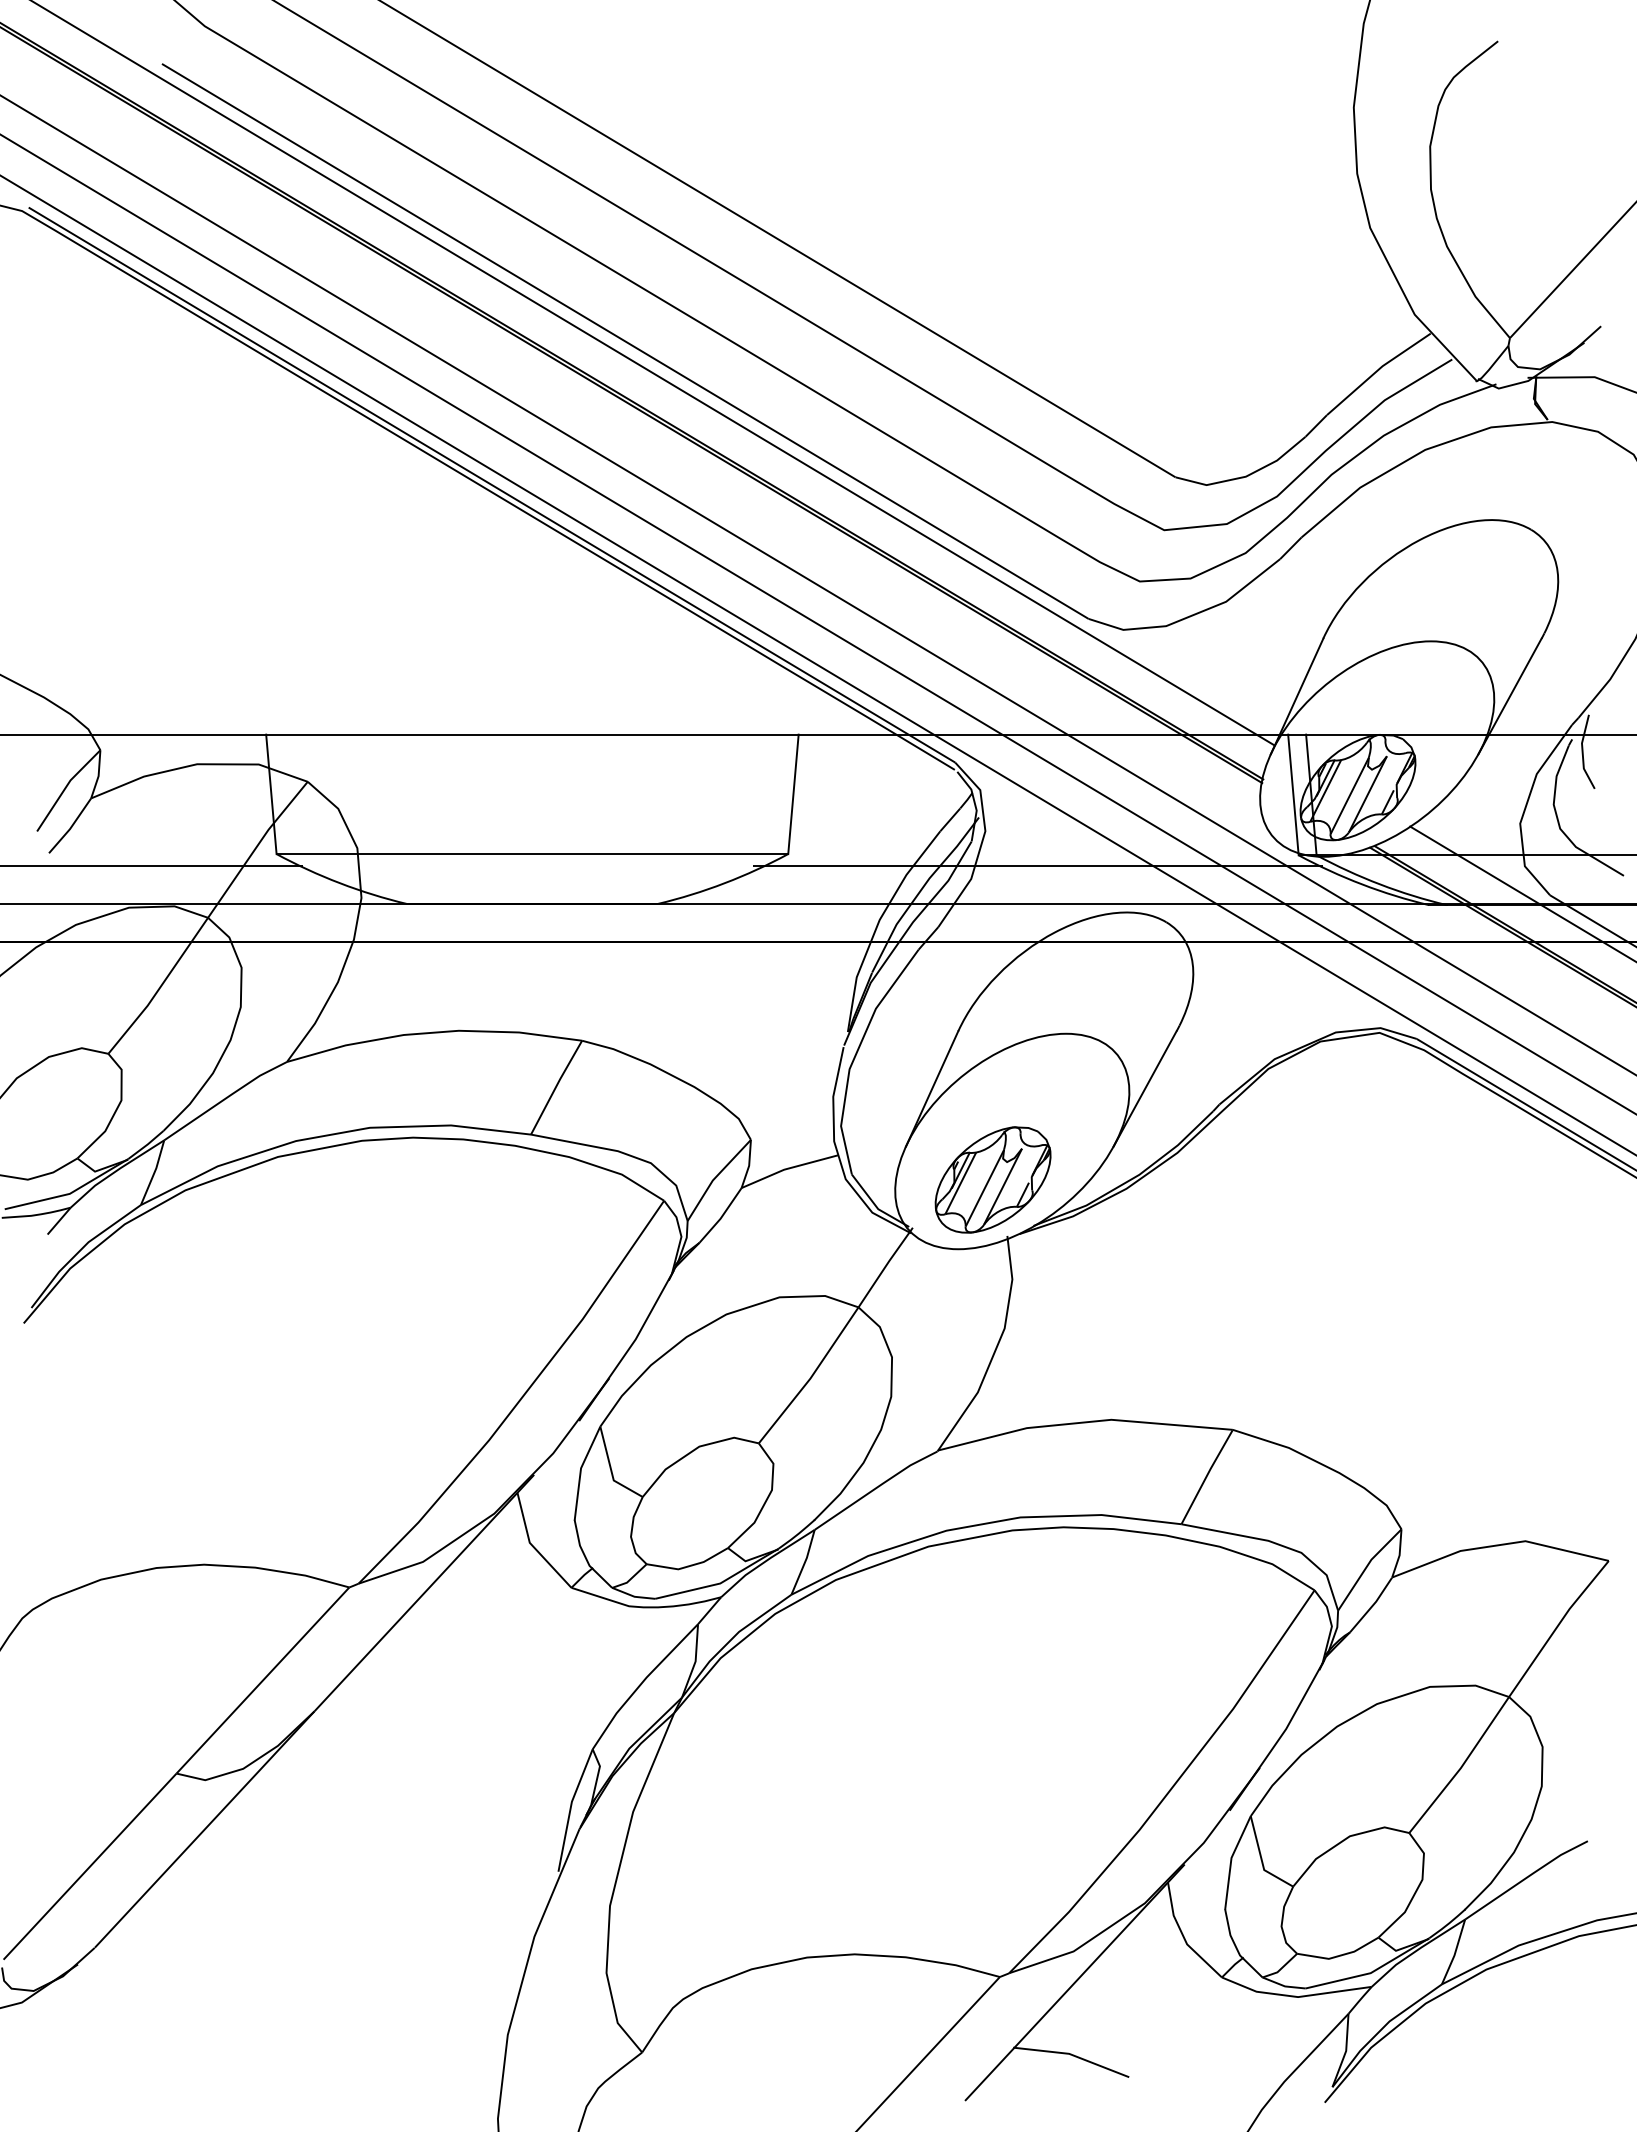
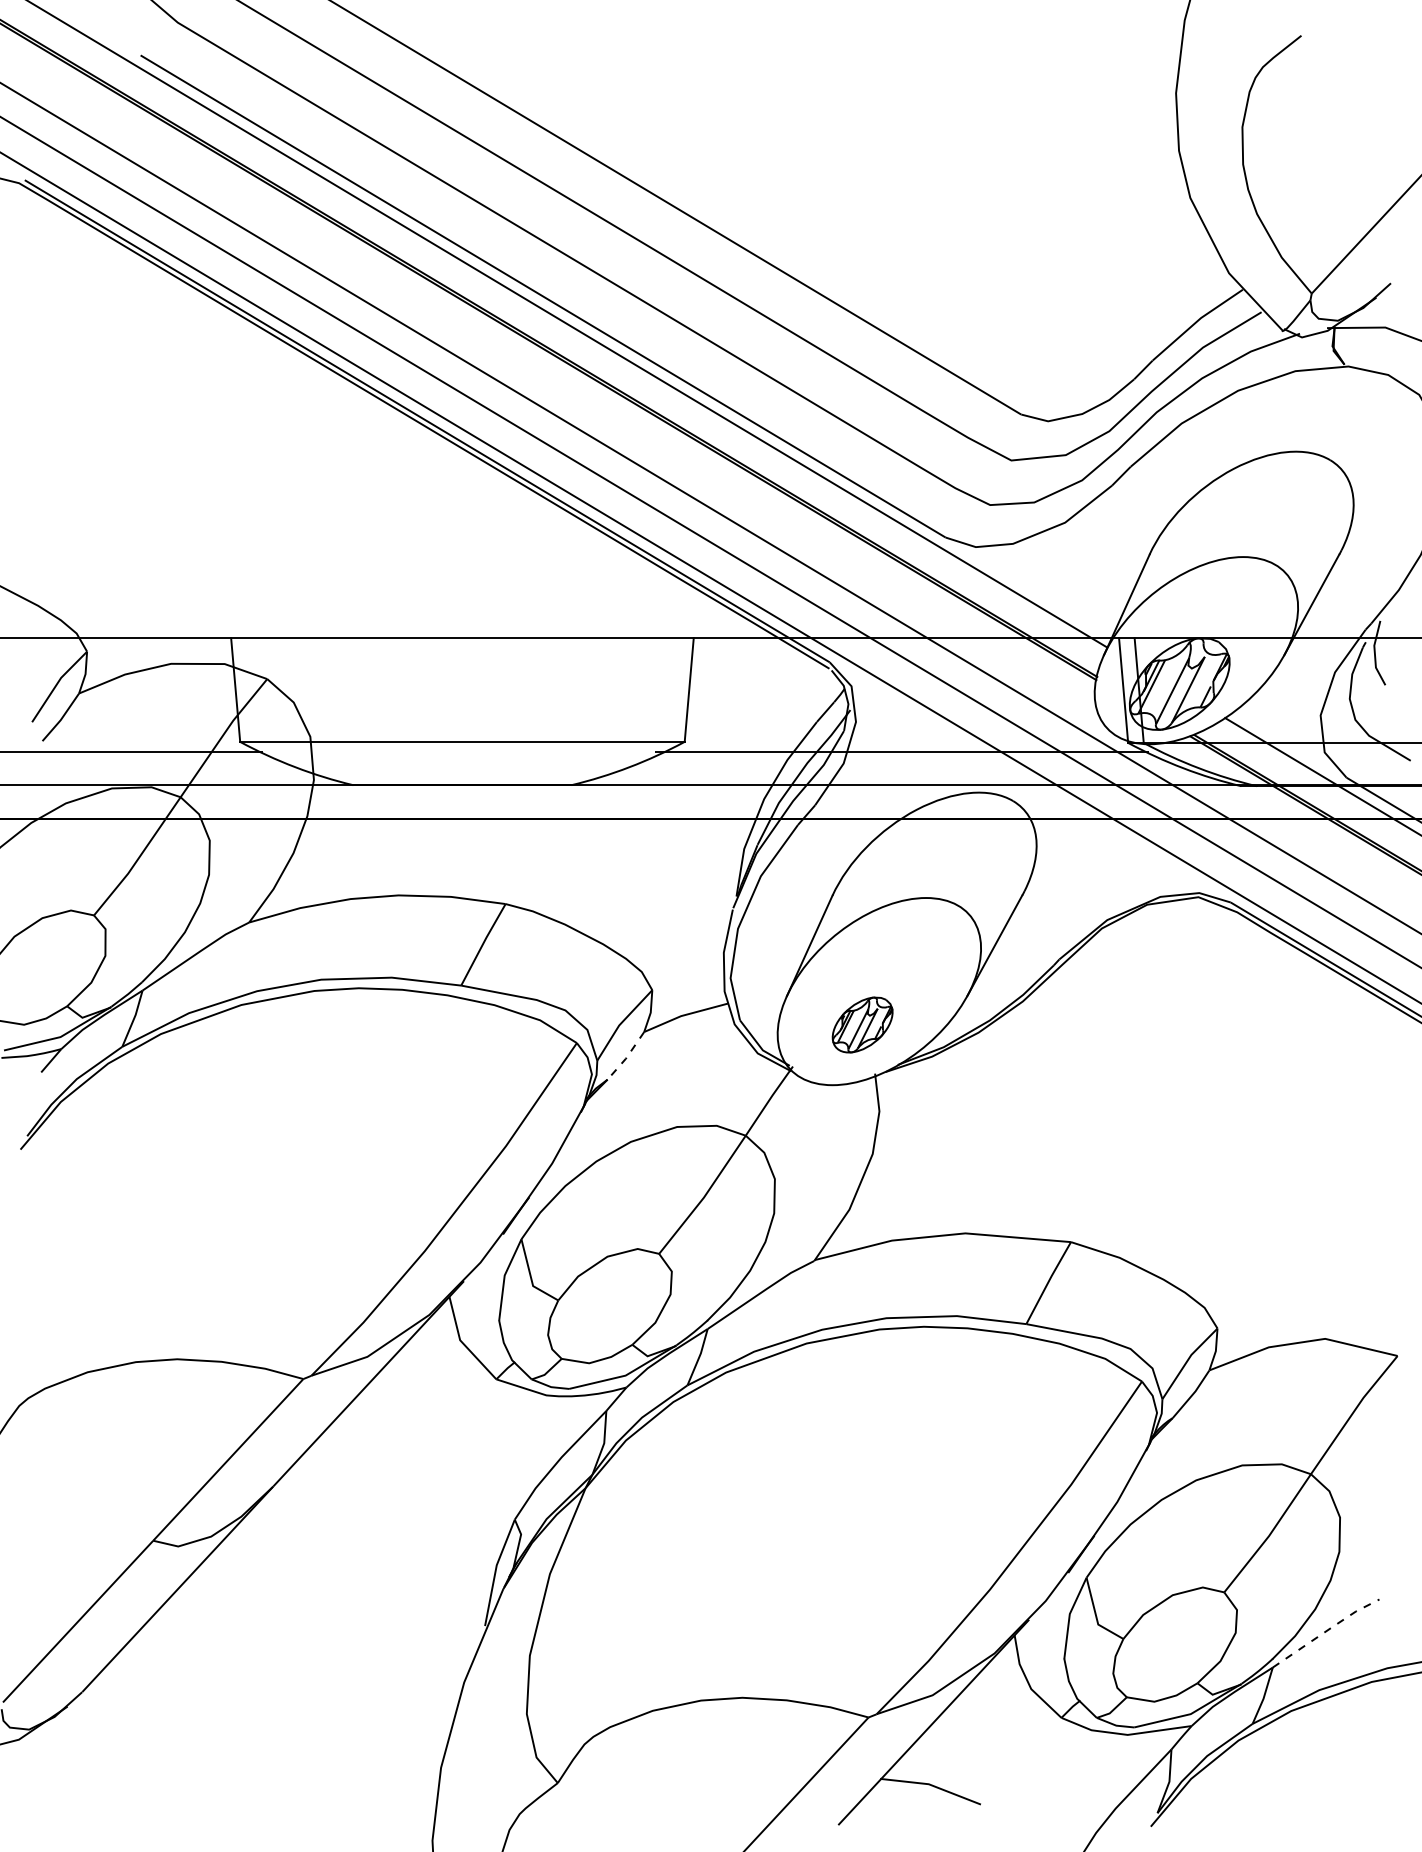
part: (992, 1179) -> (862, 1024), size x0.6
line: (721, 1217) -> (626, 1057), solid -> dashed
line: (1526, 1877) -> (1326, 1631), solid -> dashed

